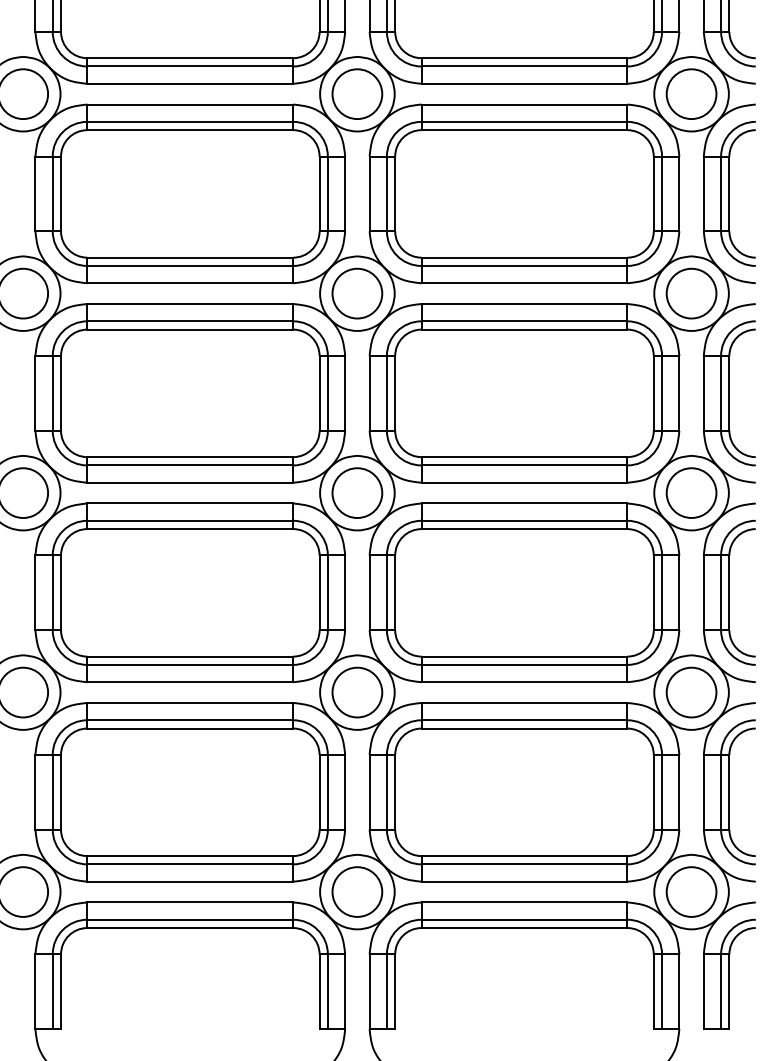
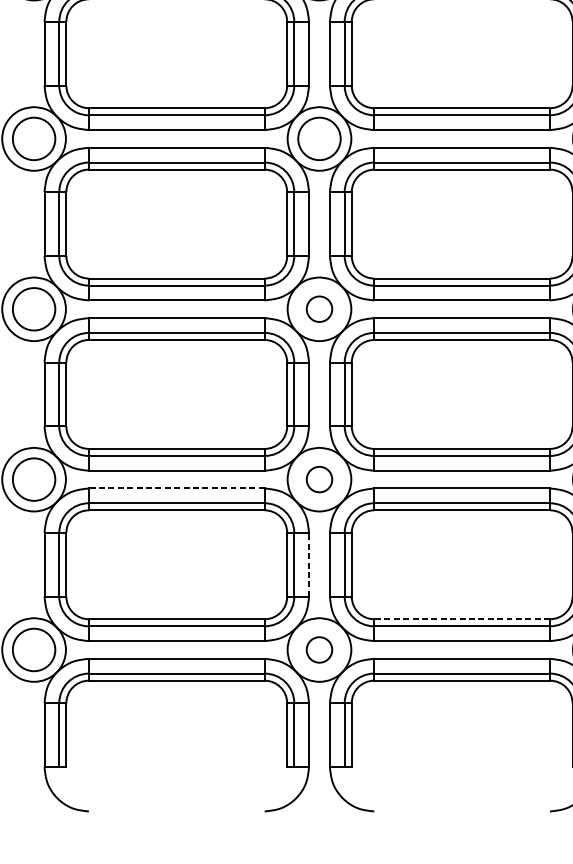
circle: (357, 492) -> (319, 308), size x0.6
circle: (357, 692) -> (319, 479), size x0.6
line: (190, 702) -> (176, 488), solid -> dashed
line: (345, 791) -> (309, 564), solid -> dashed
line: (524, 856) -> (462, 619), solid -> dashed
circle: (357, 891) -> (319, 649), size x0.6

